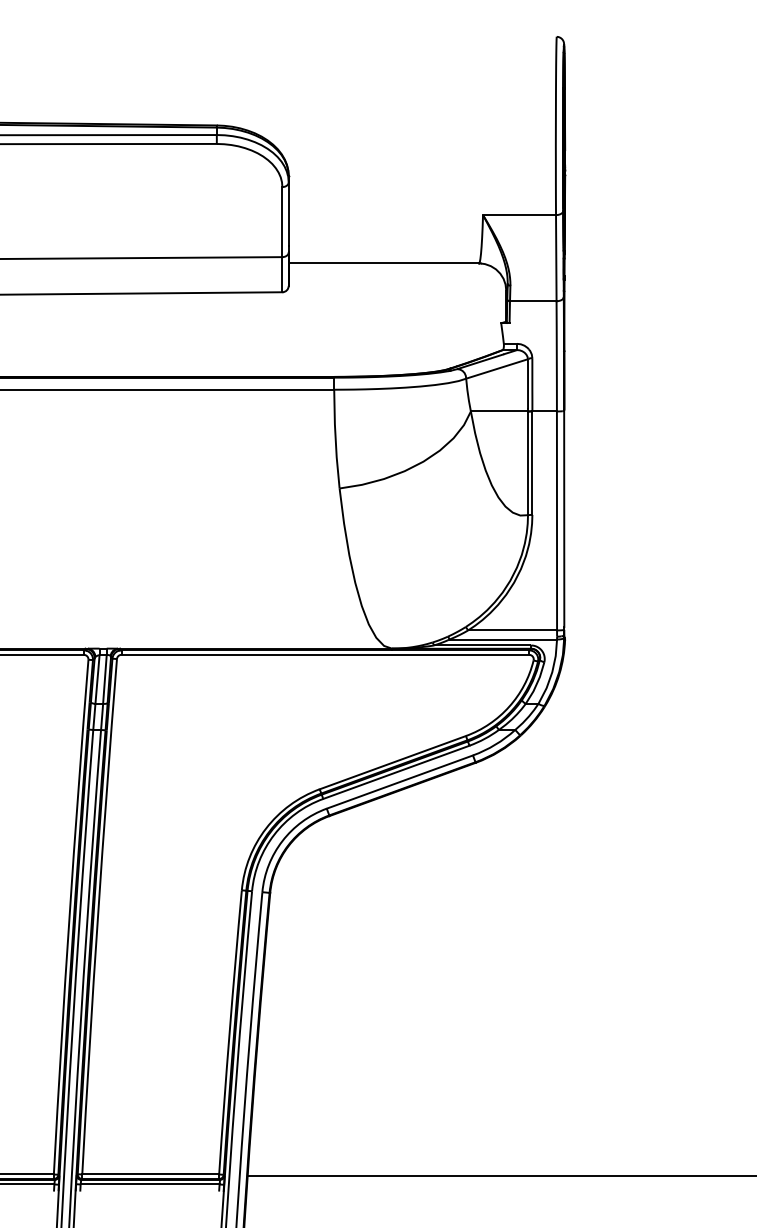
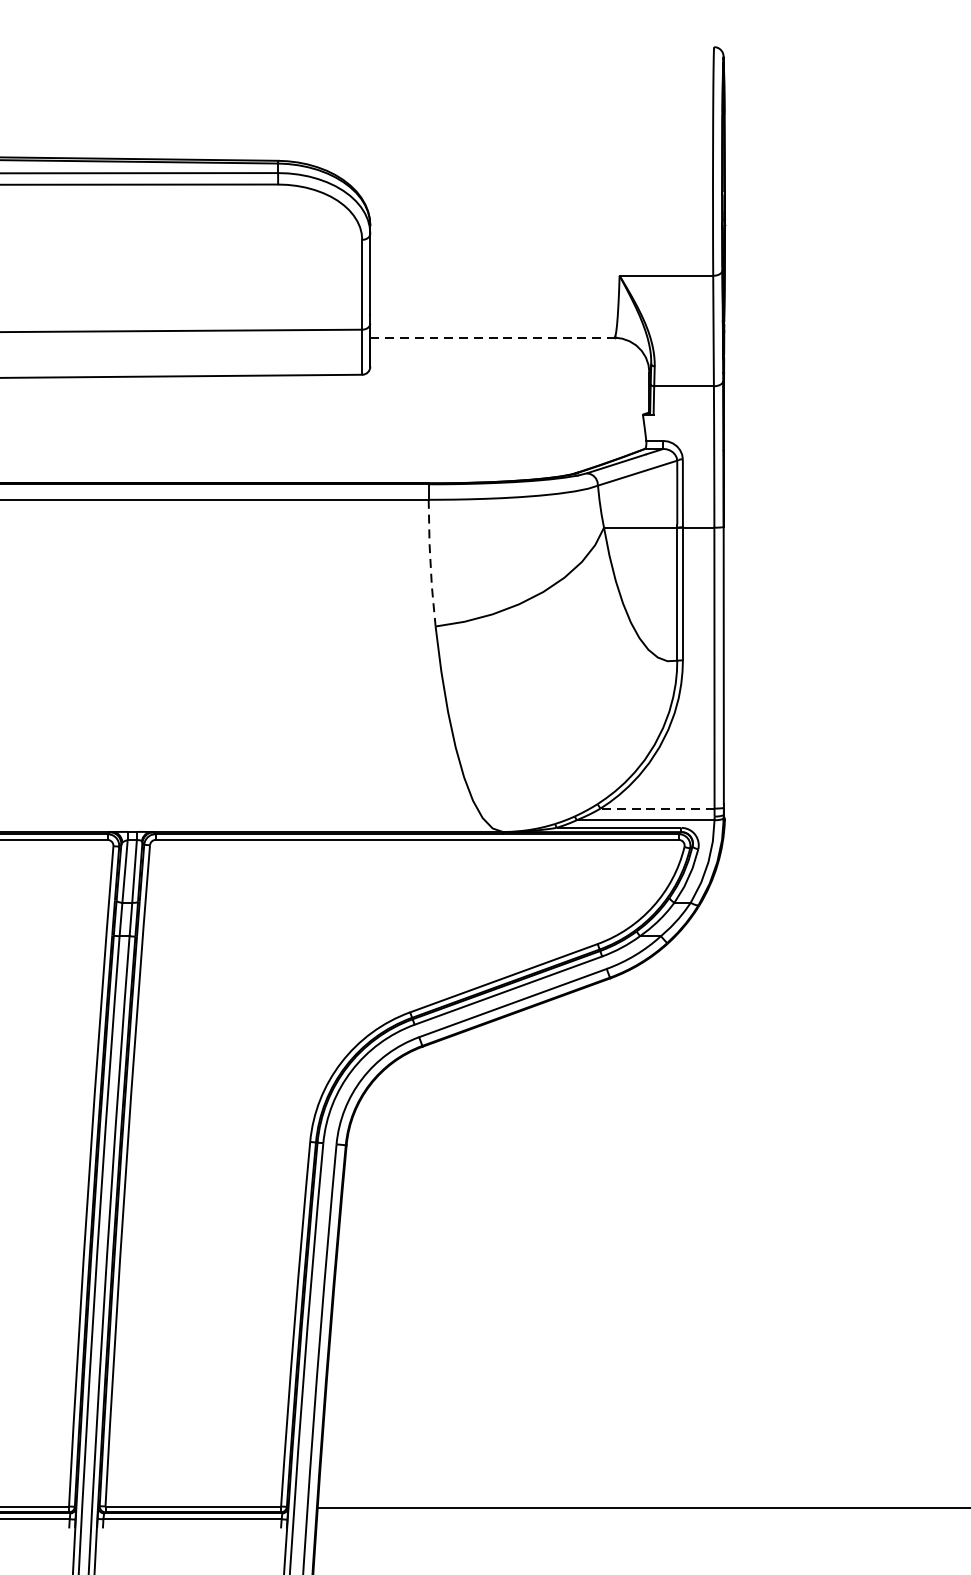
line: (384, 263) -> (493, 337), solid -> dashed
line: (335, 439) -> (430, 563), solid -> dashed
line: (512, 630) -> (657, 808), solid -> dashed

